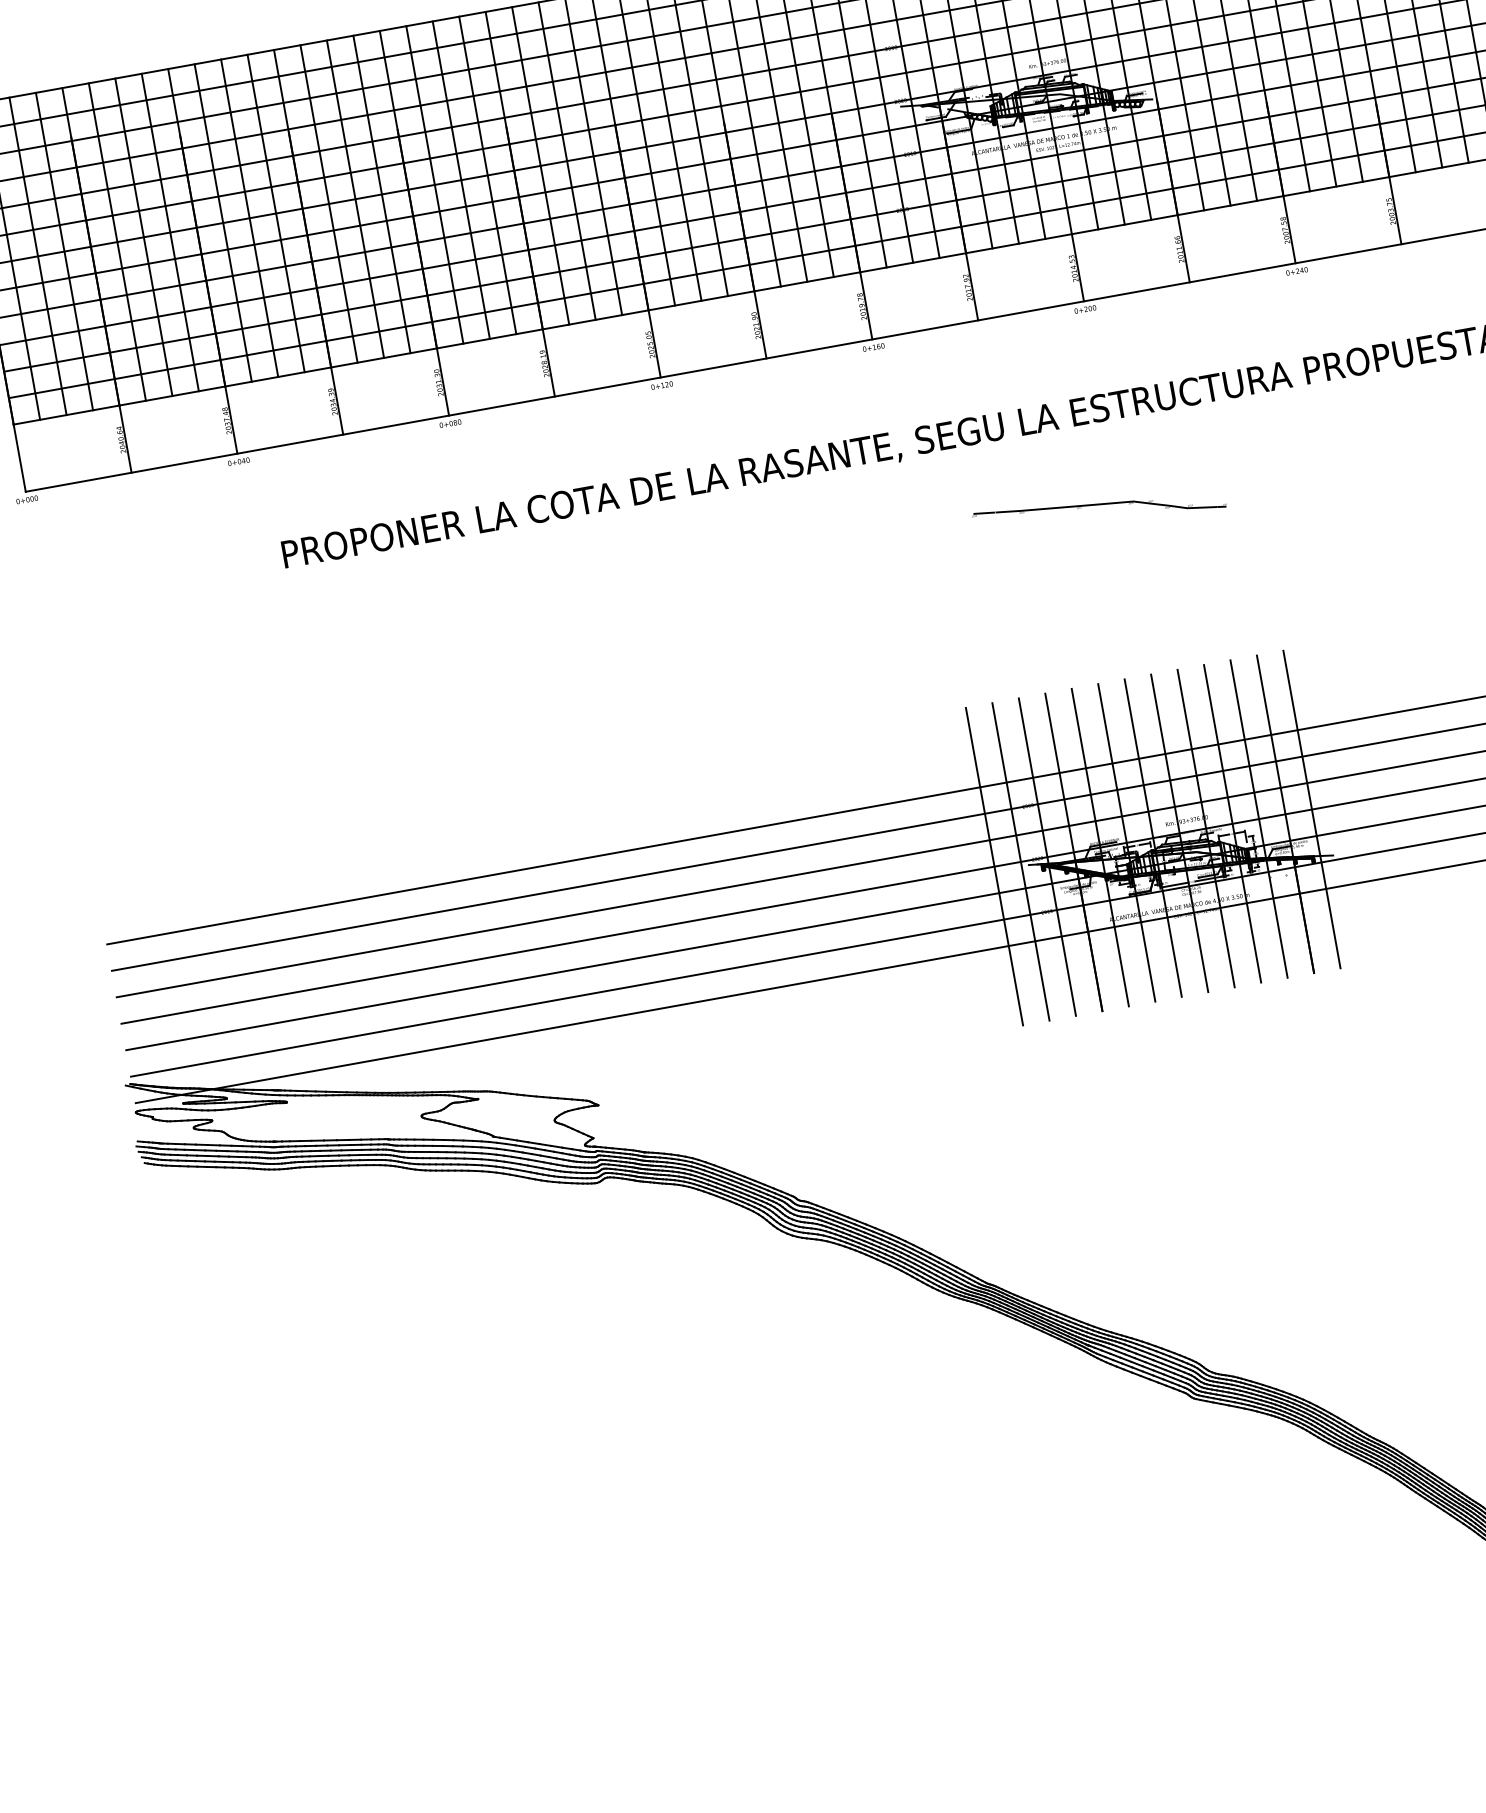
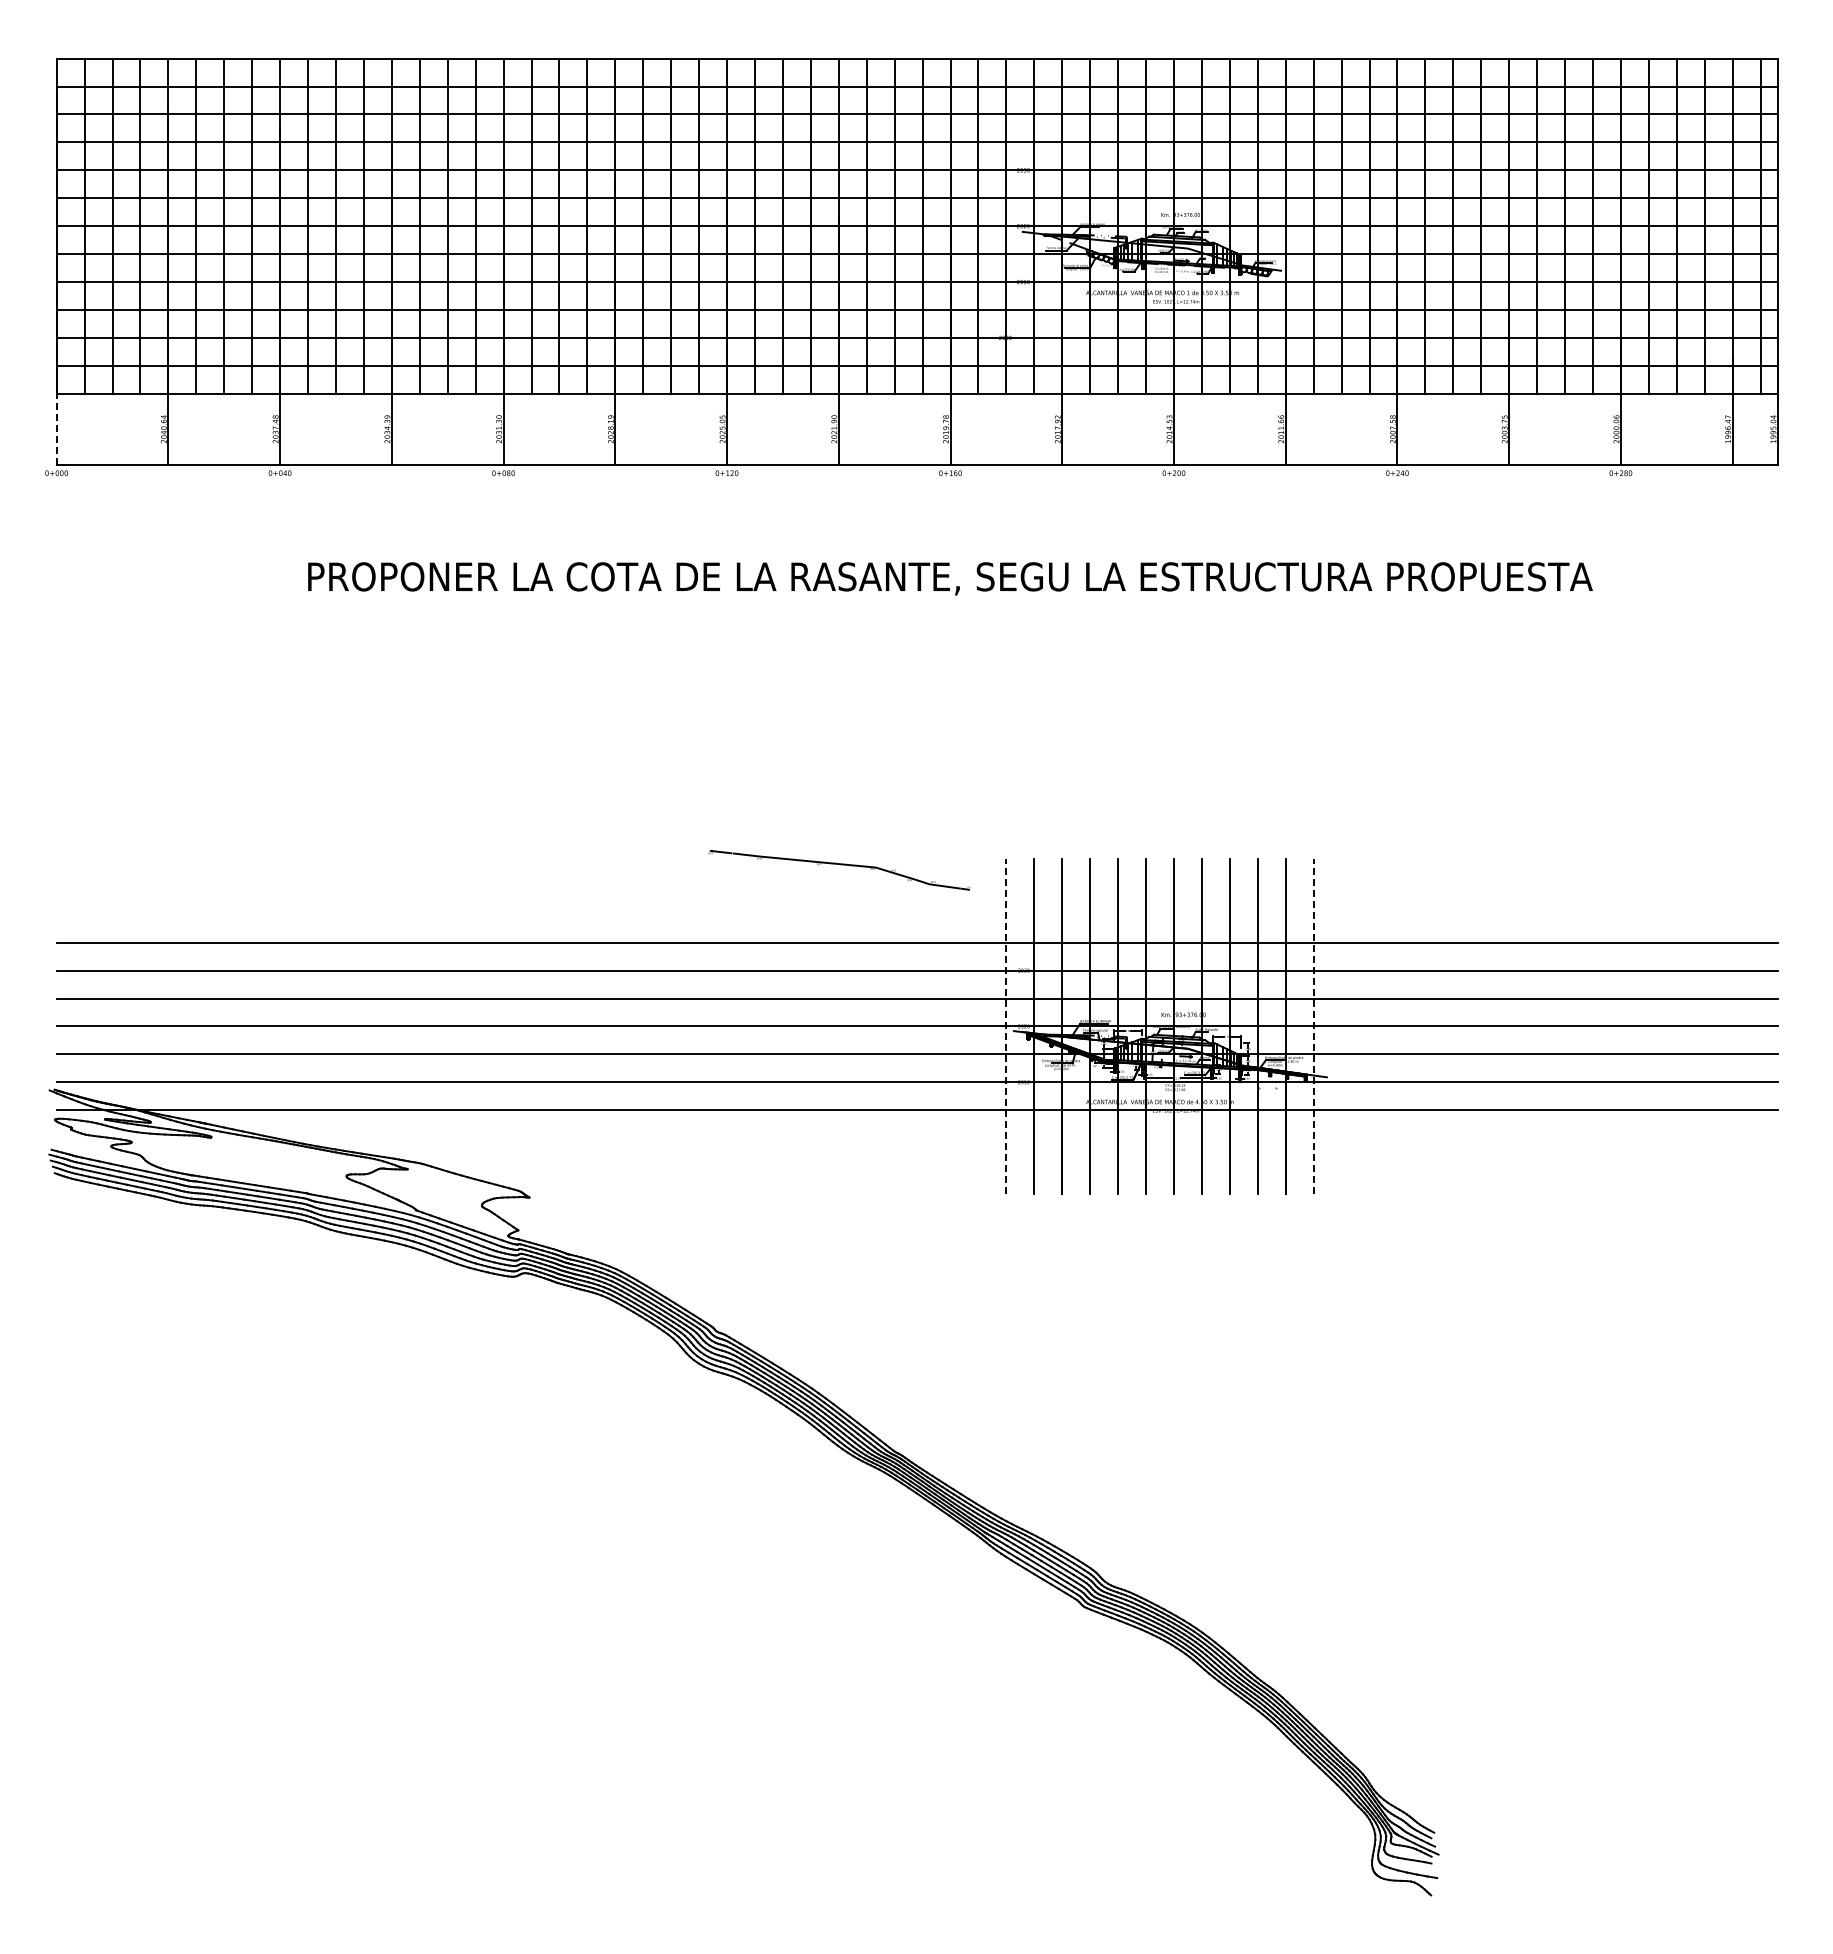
line: (19, 457) -> (56, 428), solid -> dashed
part: (1099, 510) -> (839, 870), moved
line: (1311, 809) -> (1313, 1026), solid -> dashed
line: (1021, 861) -> (1006, 1026), solid -> dashed
line: (994, 866) -> (978, 1026), removed

